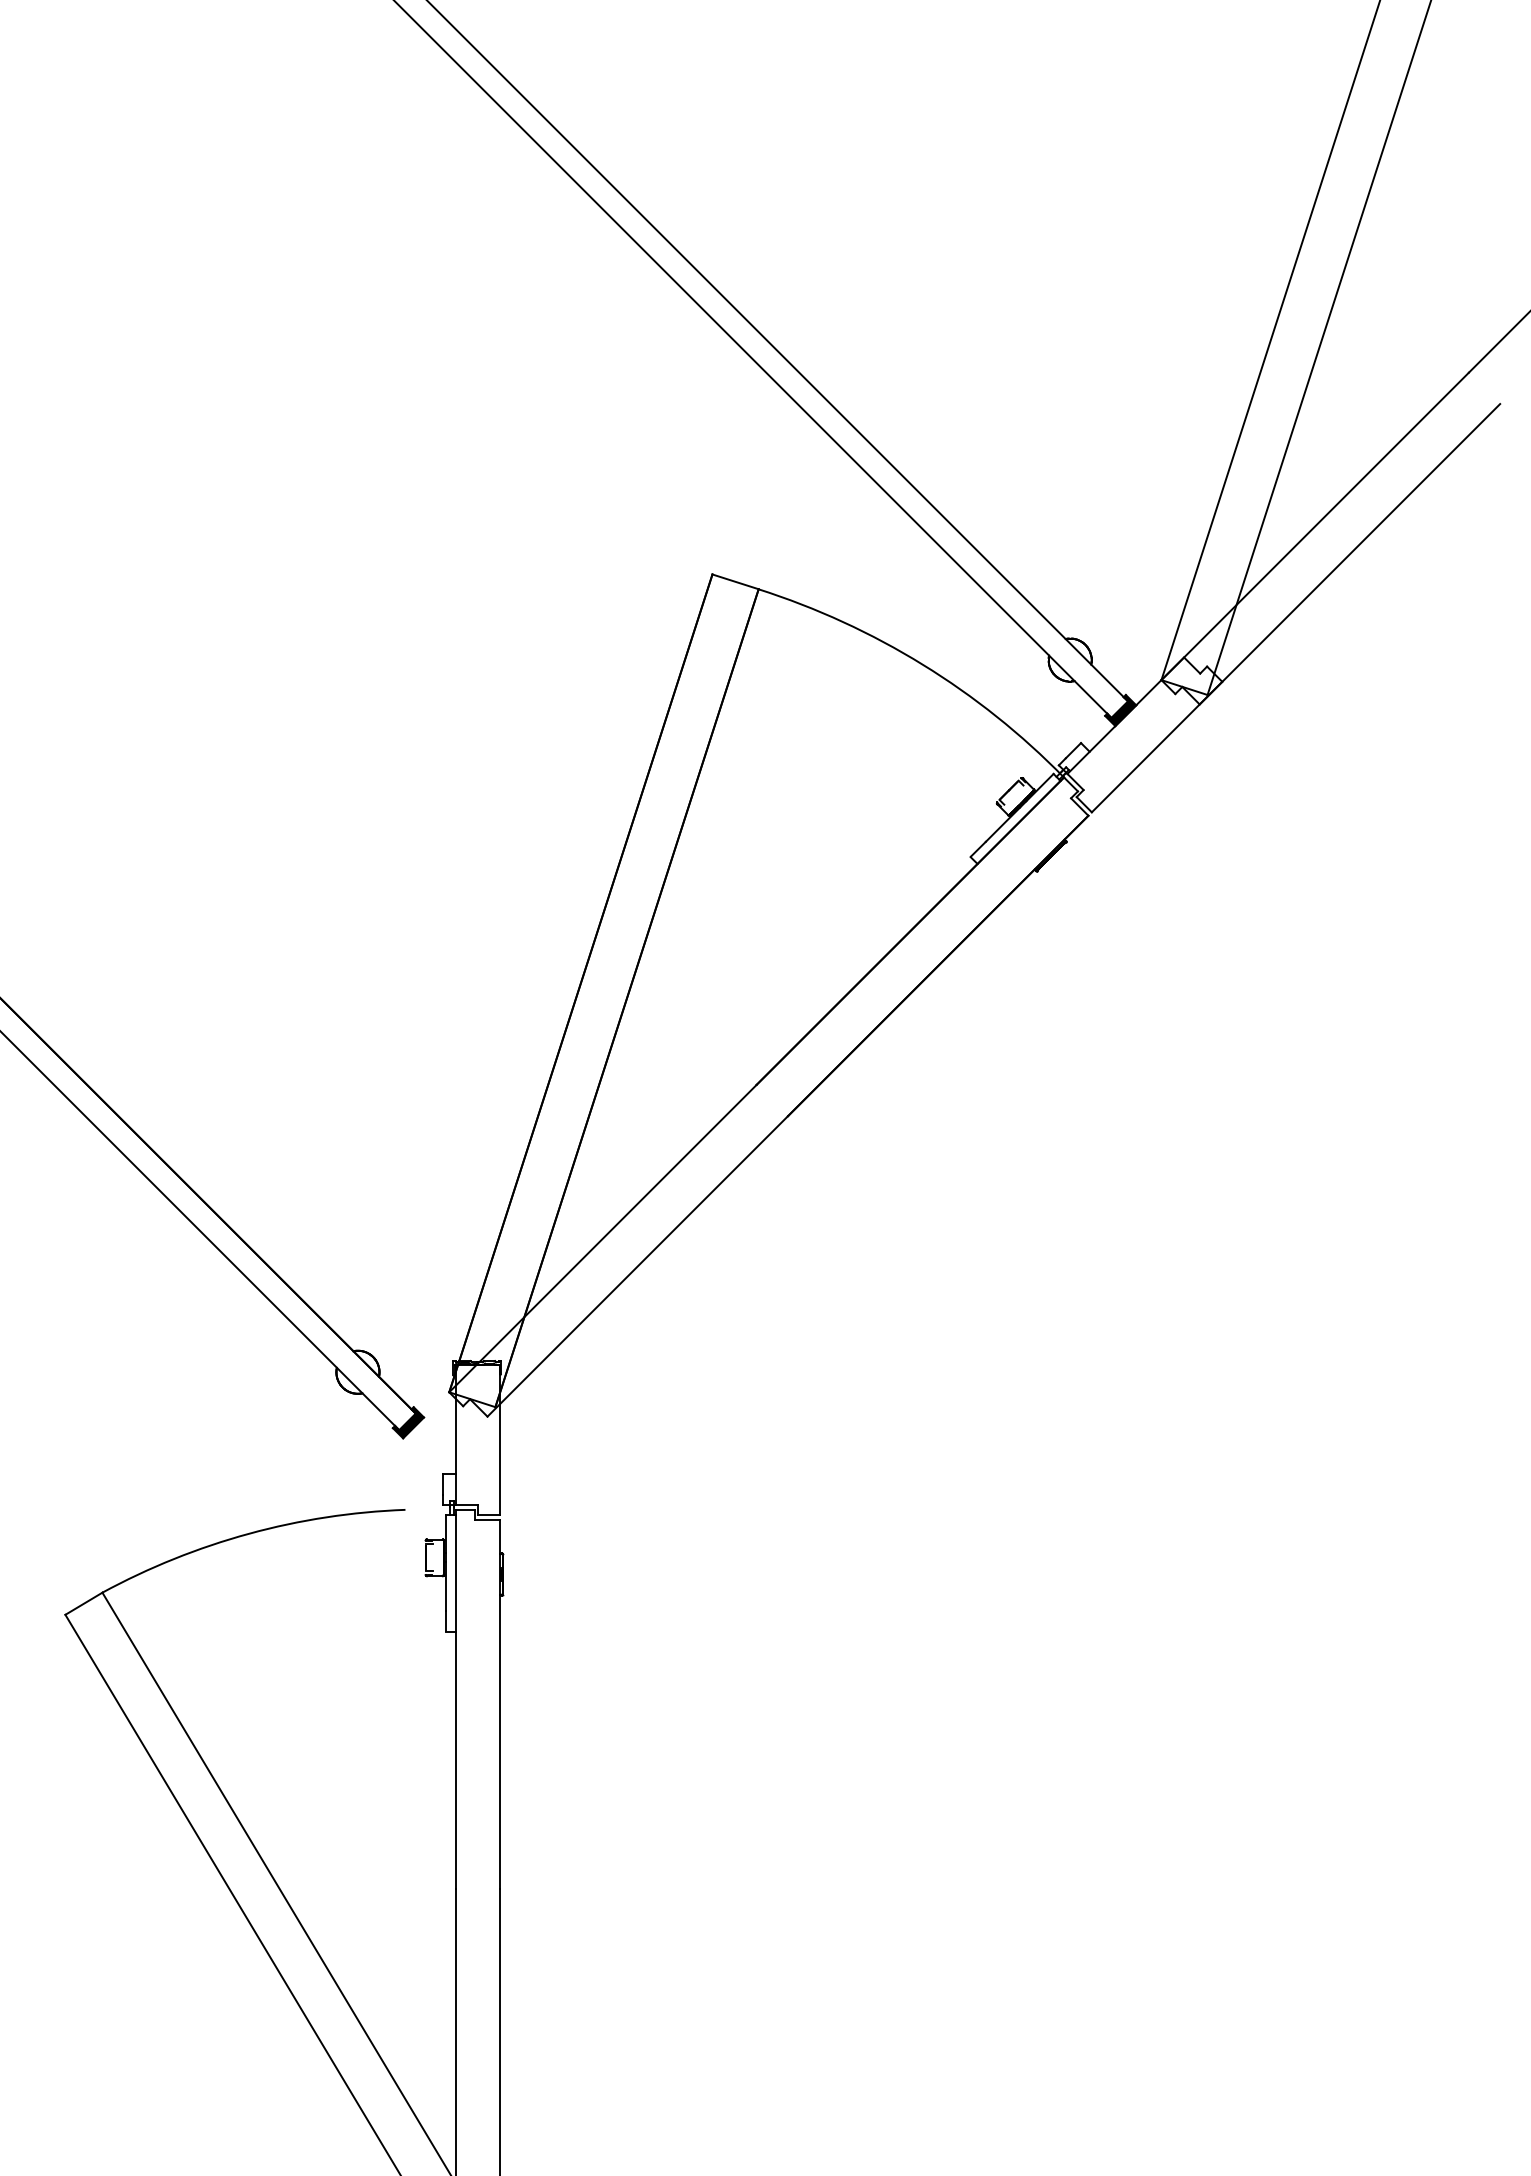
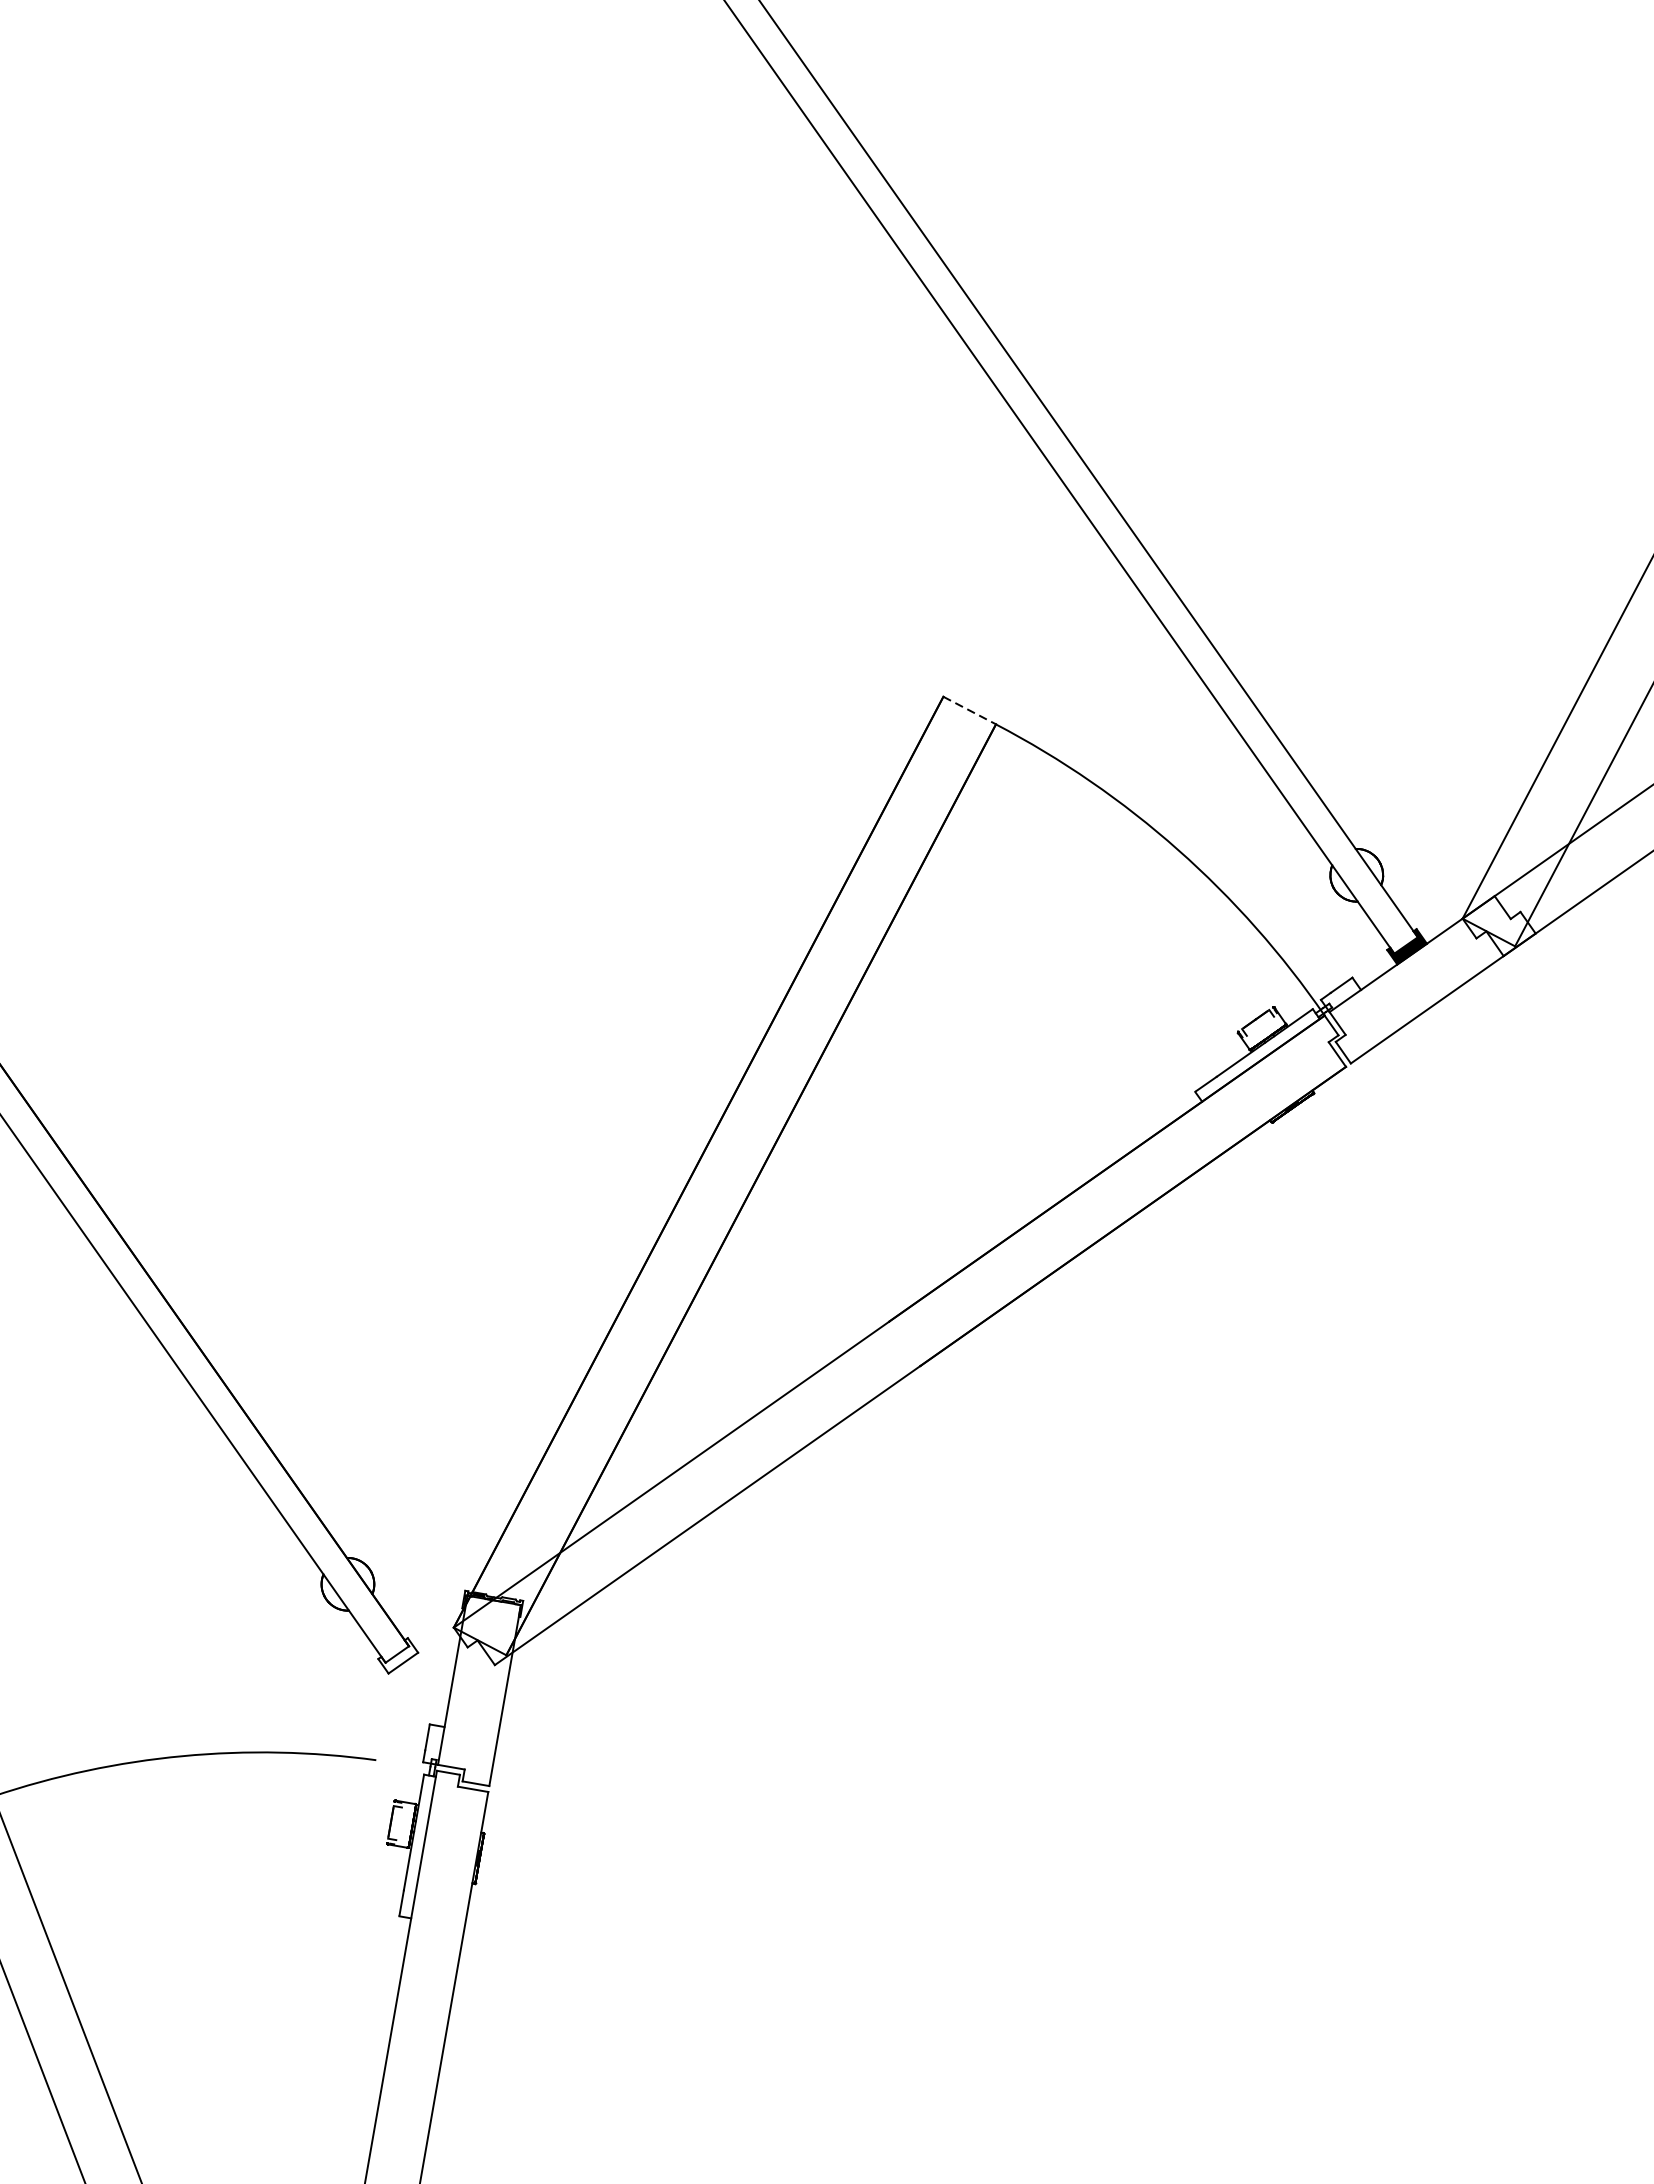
line: (736, 582) -> (970, 711), solid -> dashed
fill: (408, 1422) -> (398, 1655), removed

